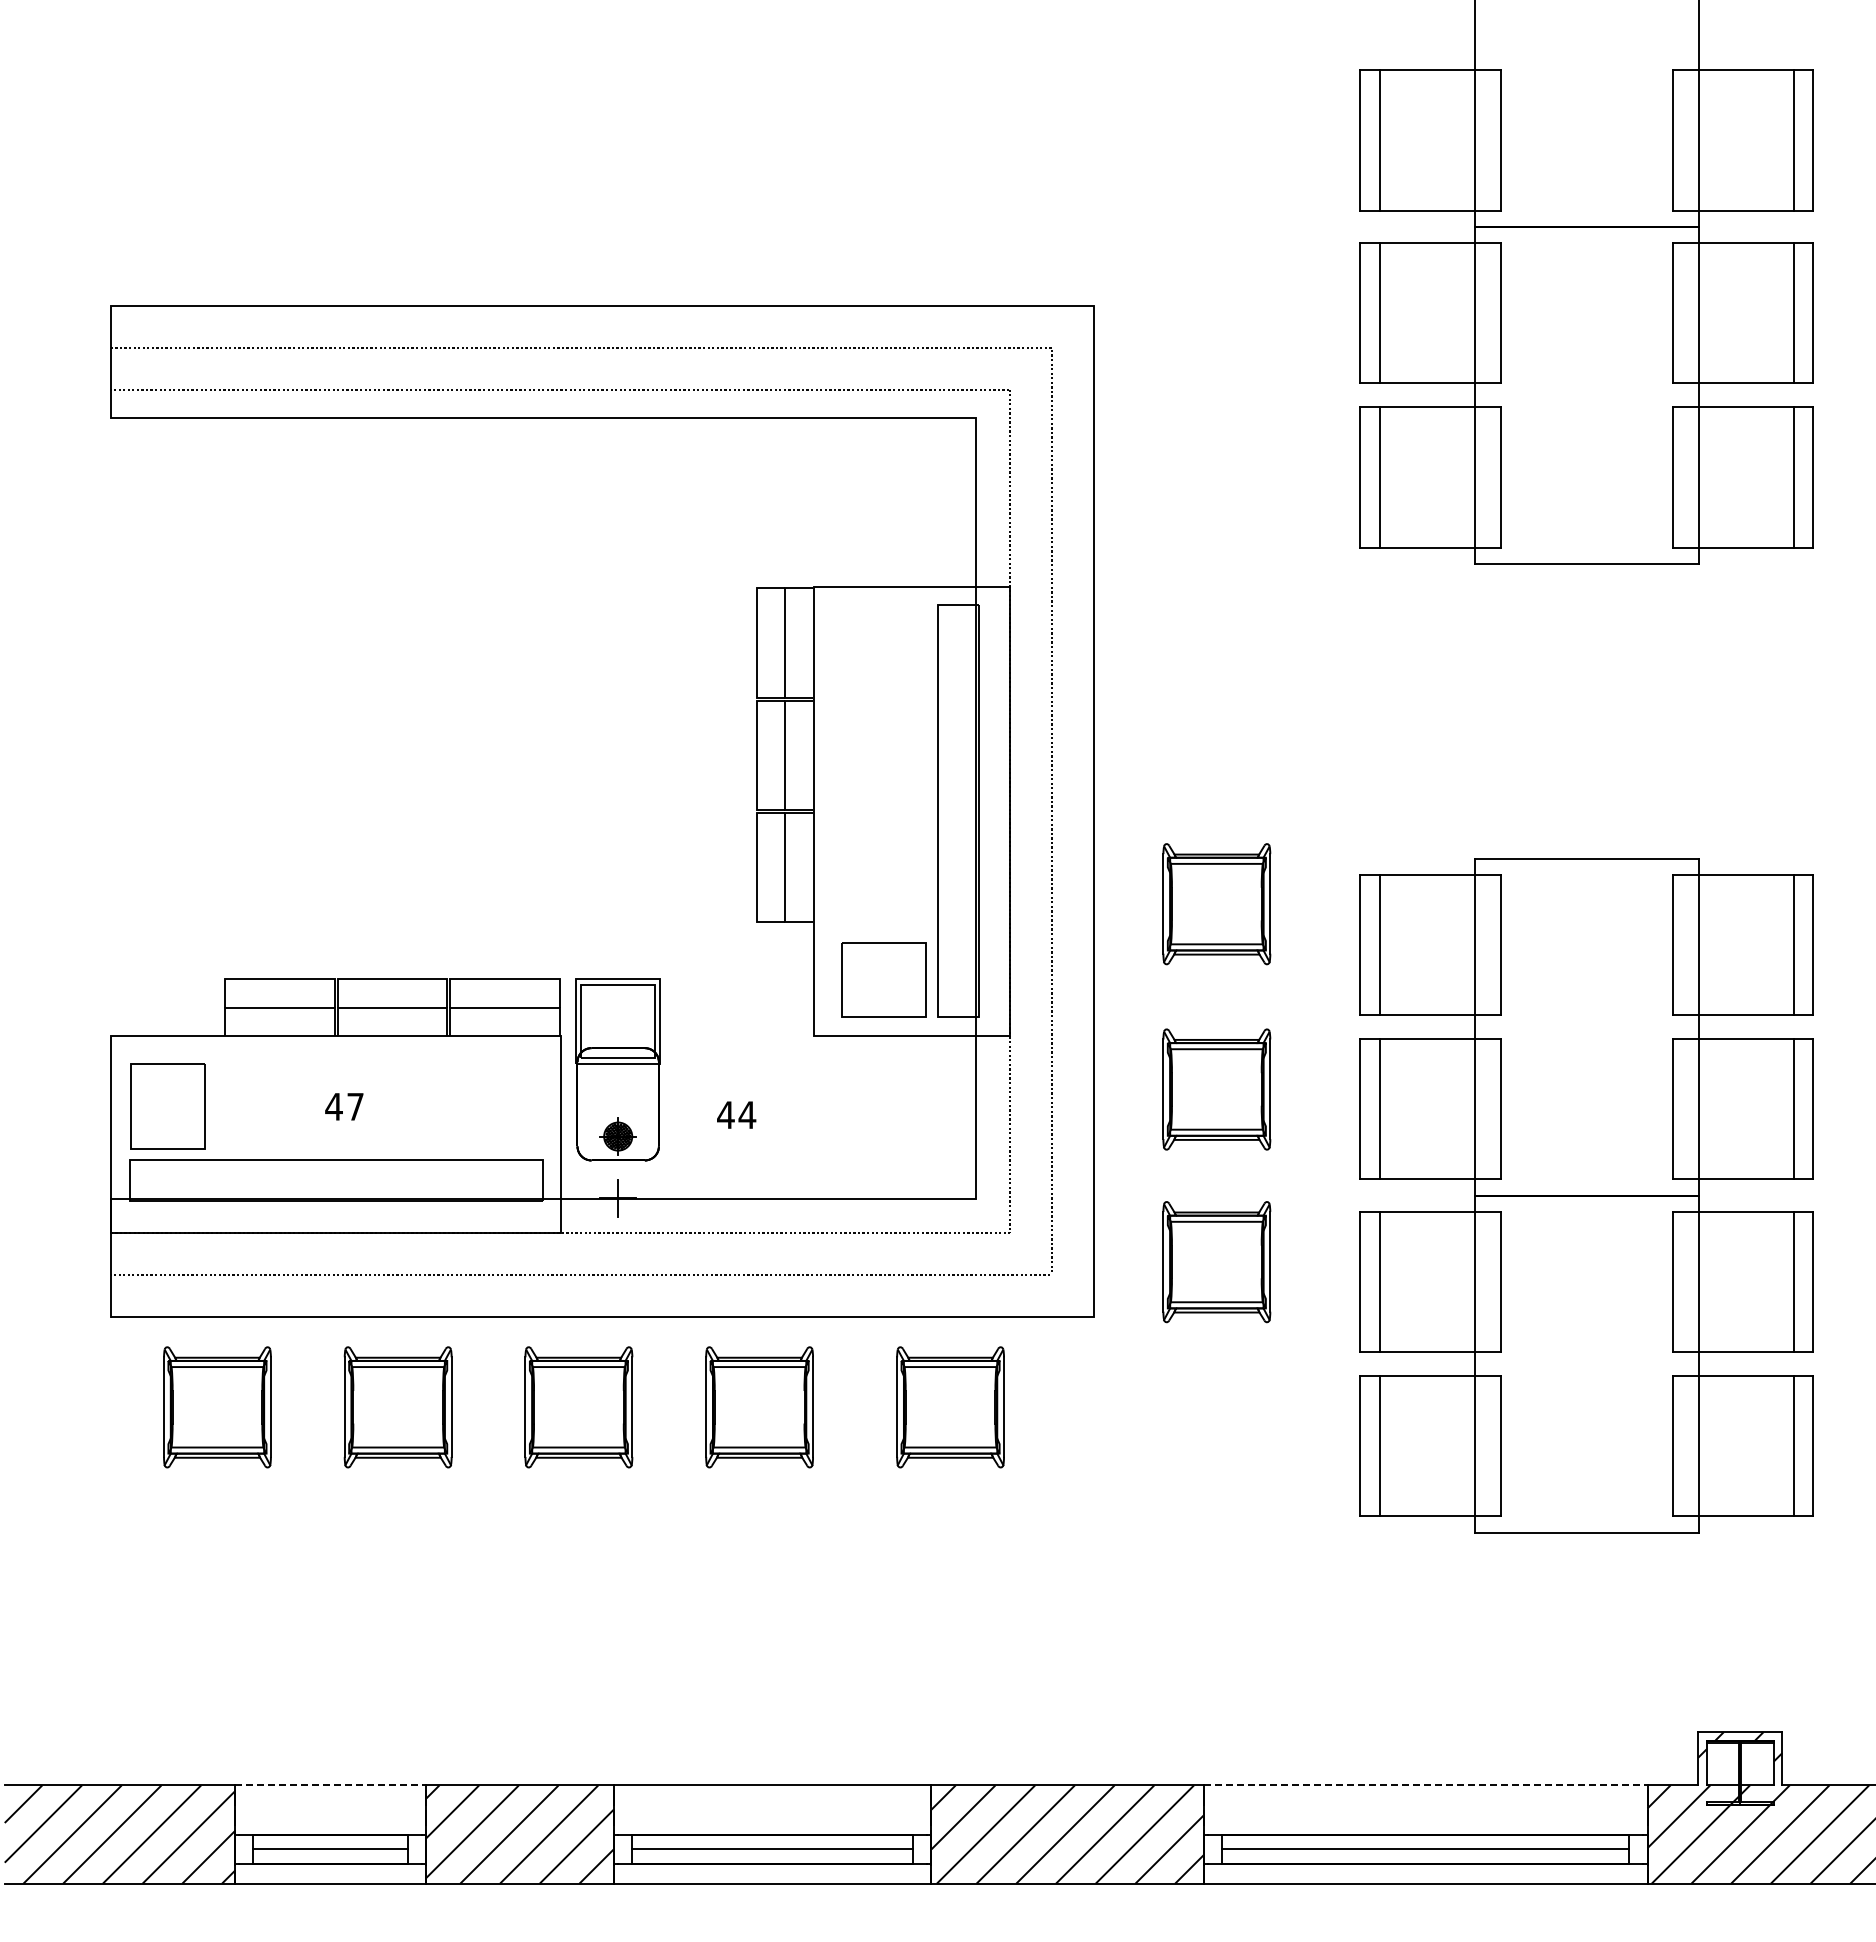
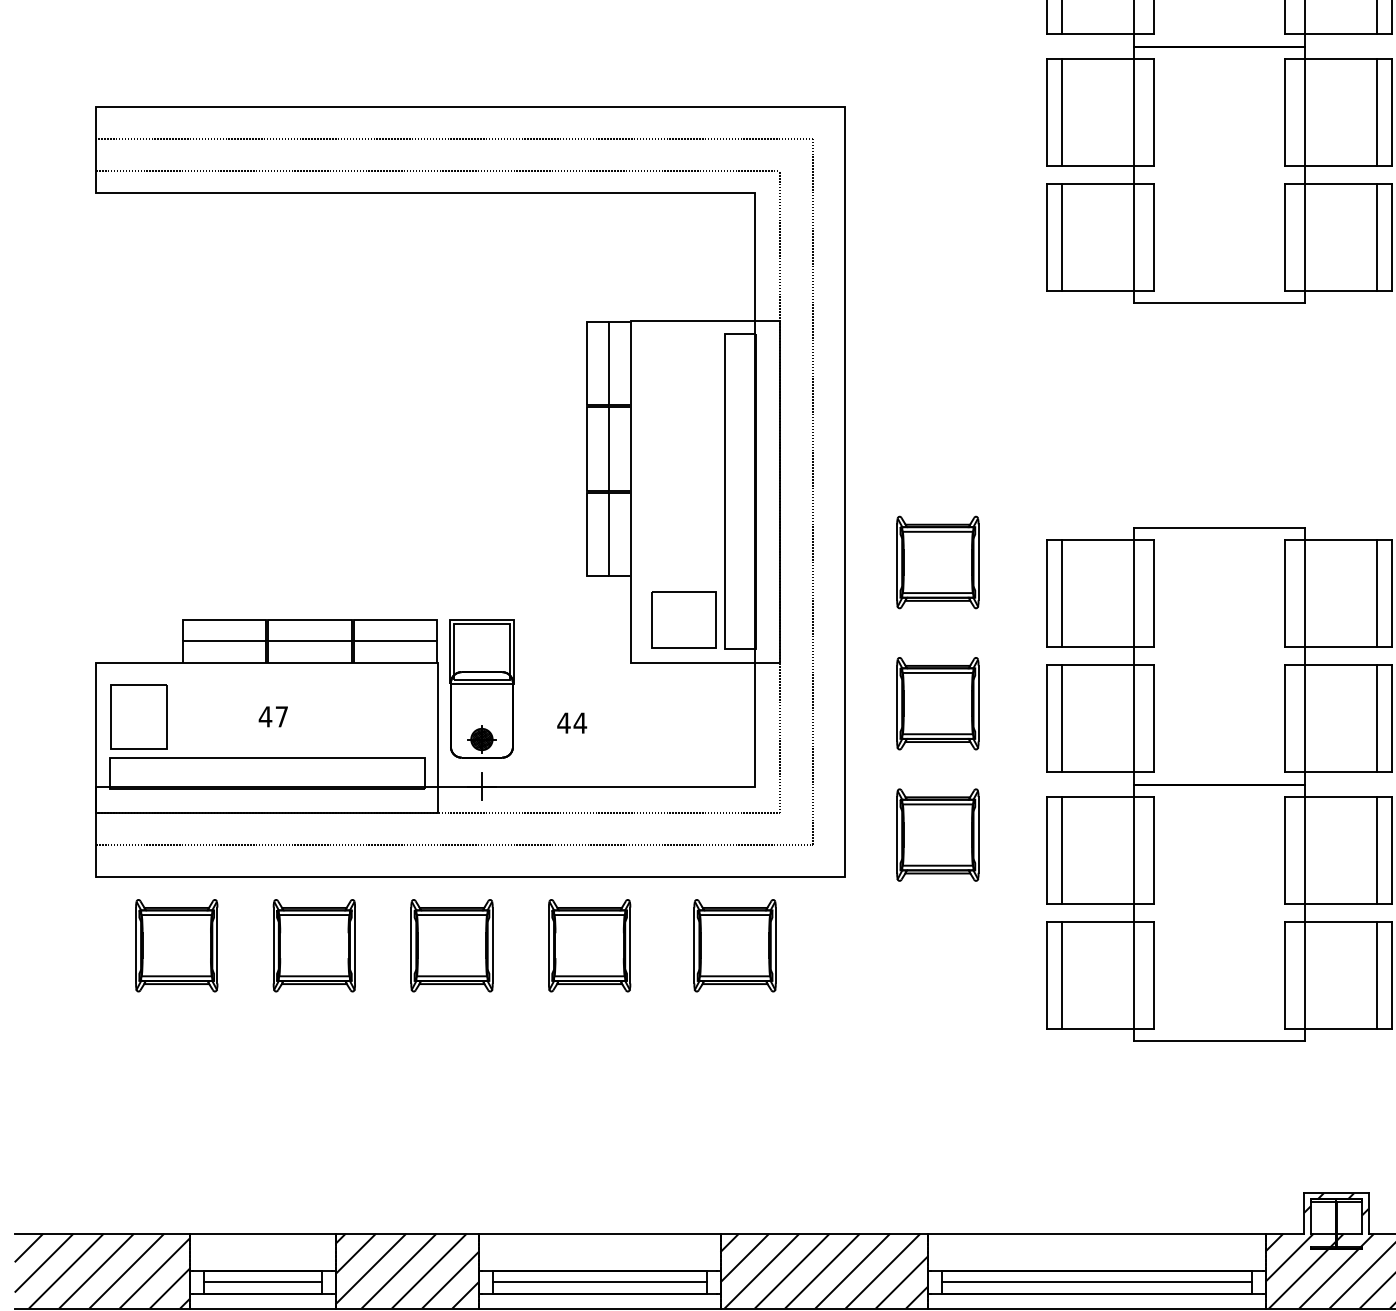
line: (331, 1785) -> (263, 1233), dashed -> solid
line: (1425, 1785) -> (1096, 1233), dashed -> solid

